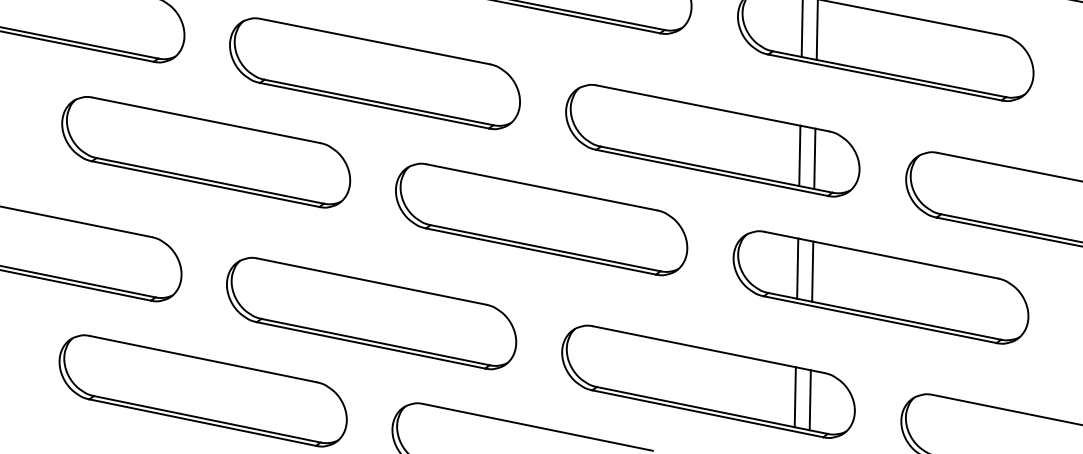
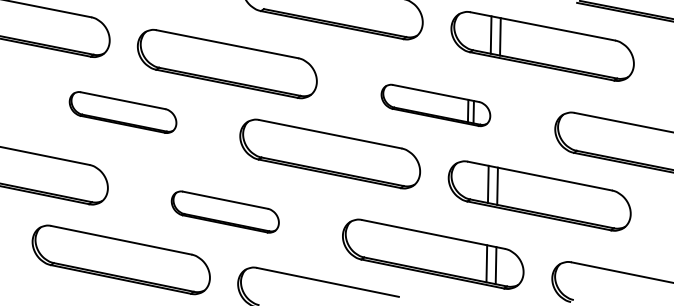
part: (712, 140) -> (435, 105), size x0.6
part: (205, 152) -> (122, 112), size x0.6
part: (372, 312) -> (225, 211), size x0.6

